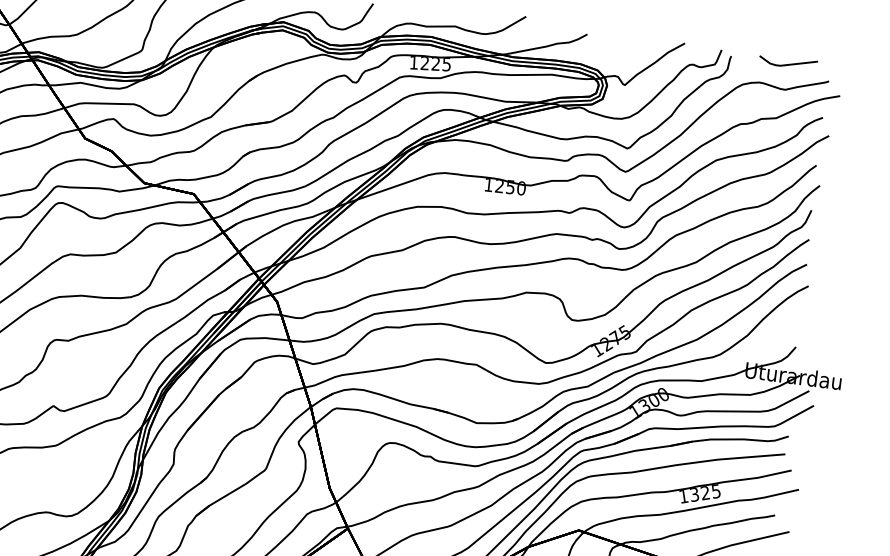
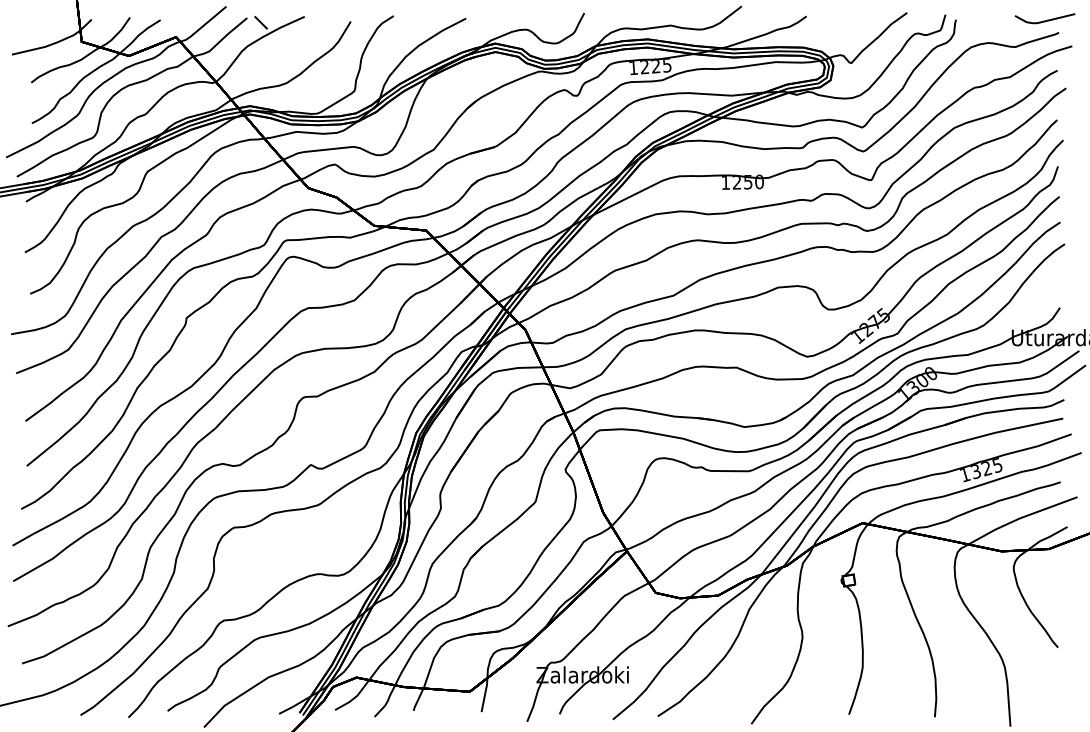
line: (787, 64) -> (1044, 20), moved

